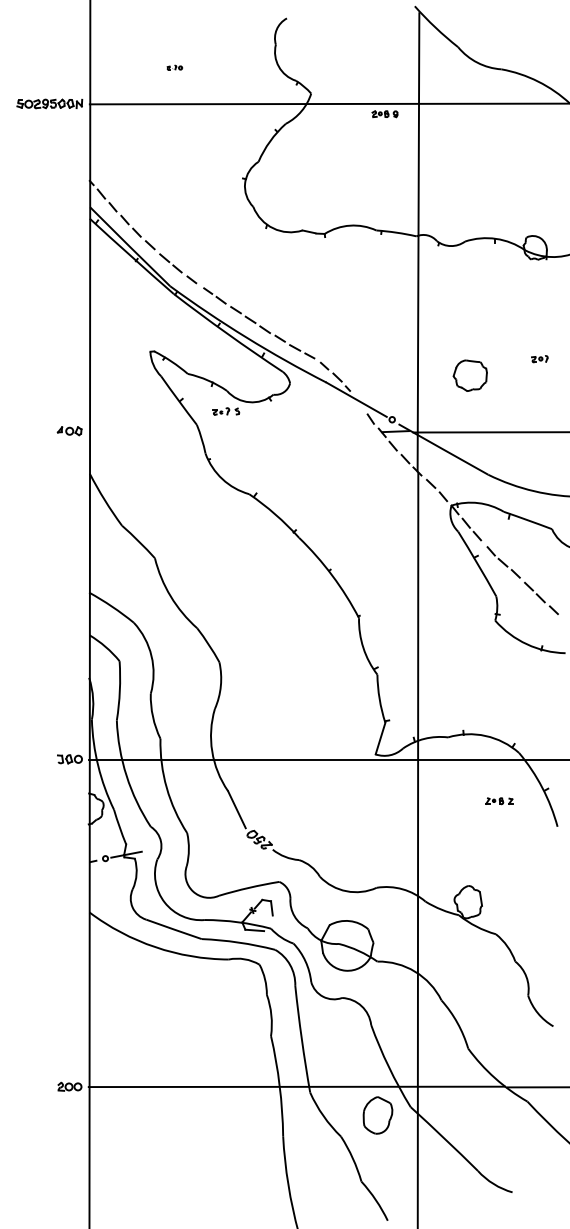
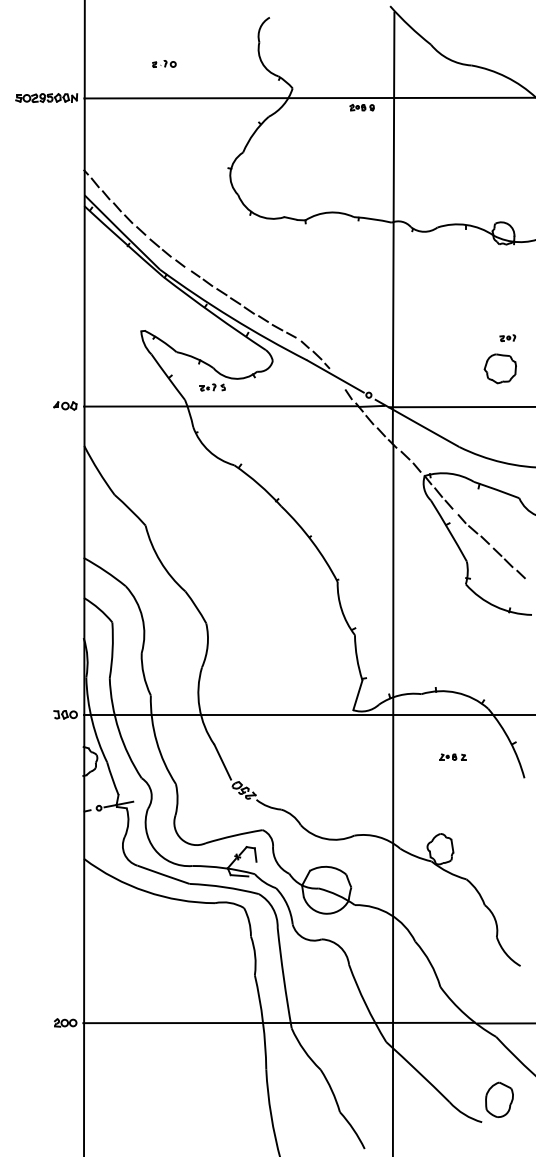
part: (175, 67) -> (164, 63), size x1.67
part: (469, 375) -> (499, 368), moved
line: (234, 431) -> (220, 406), added
part: (499, 800) -> (452, 756), moved
part: (377, 1115) -> (499, 1099), moved

